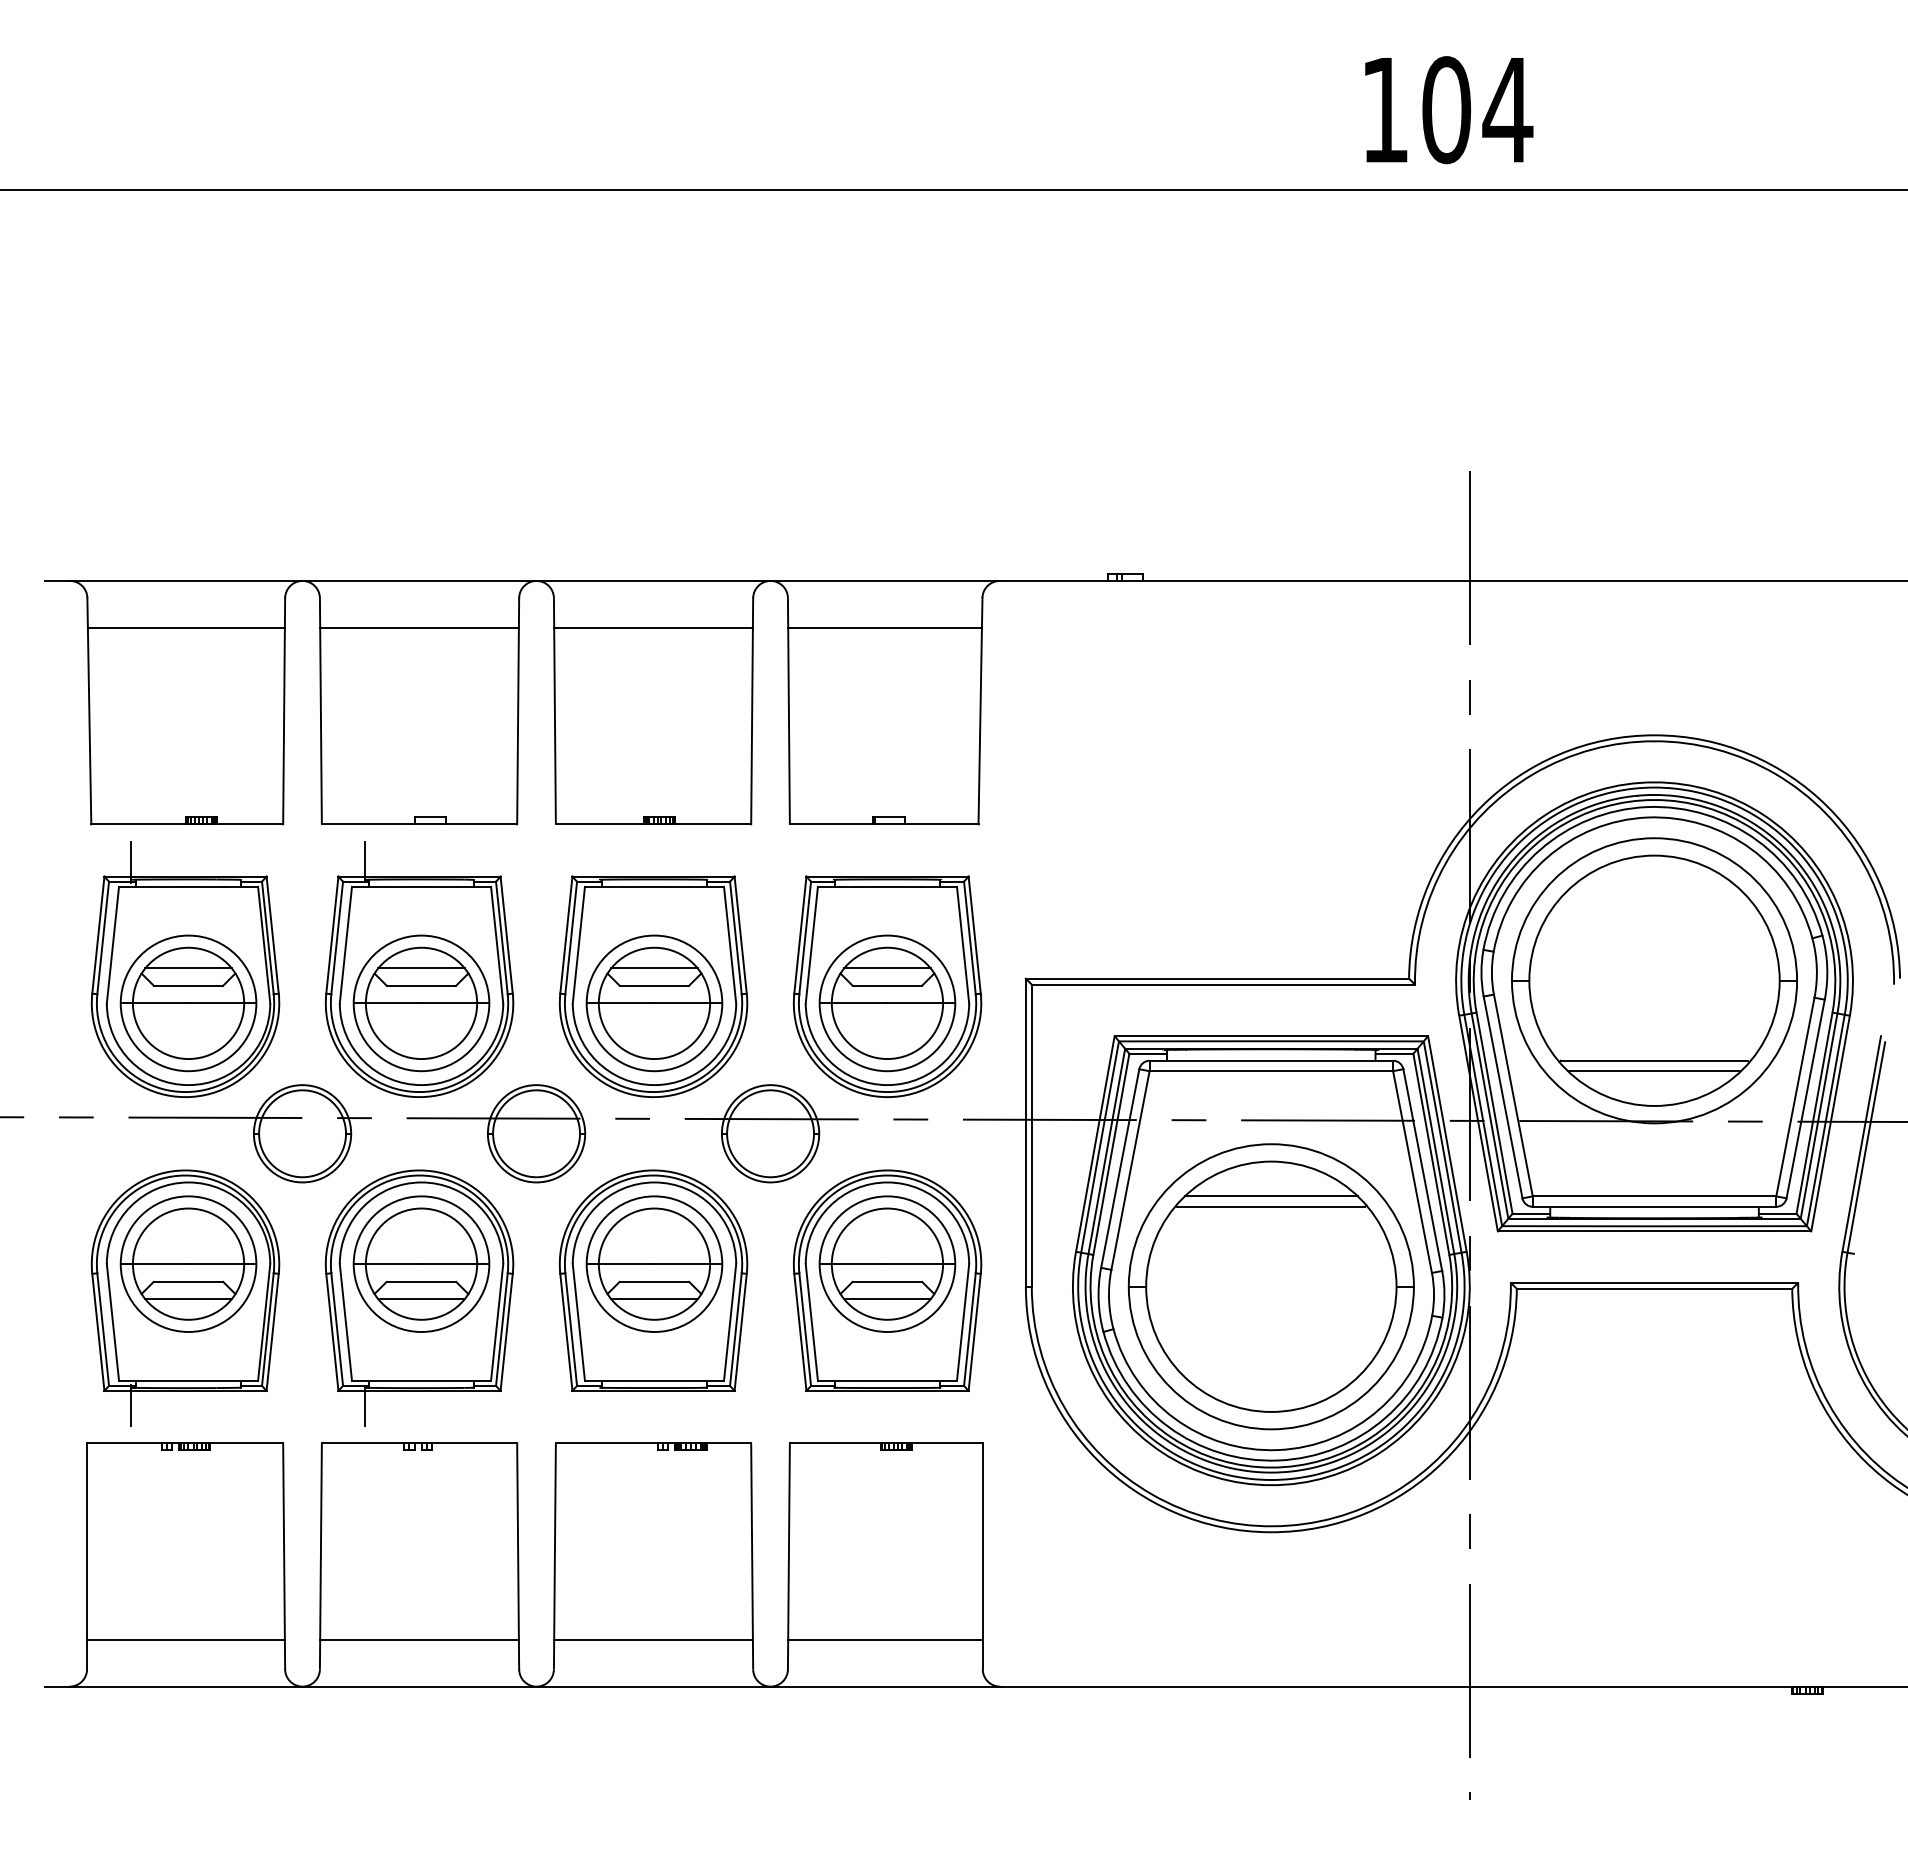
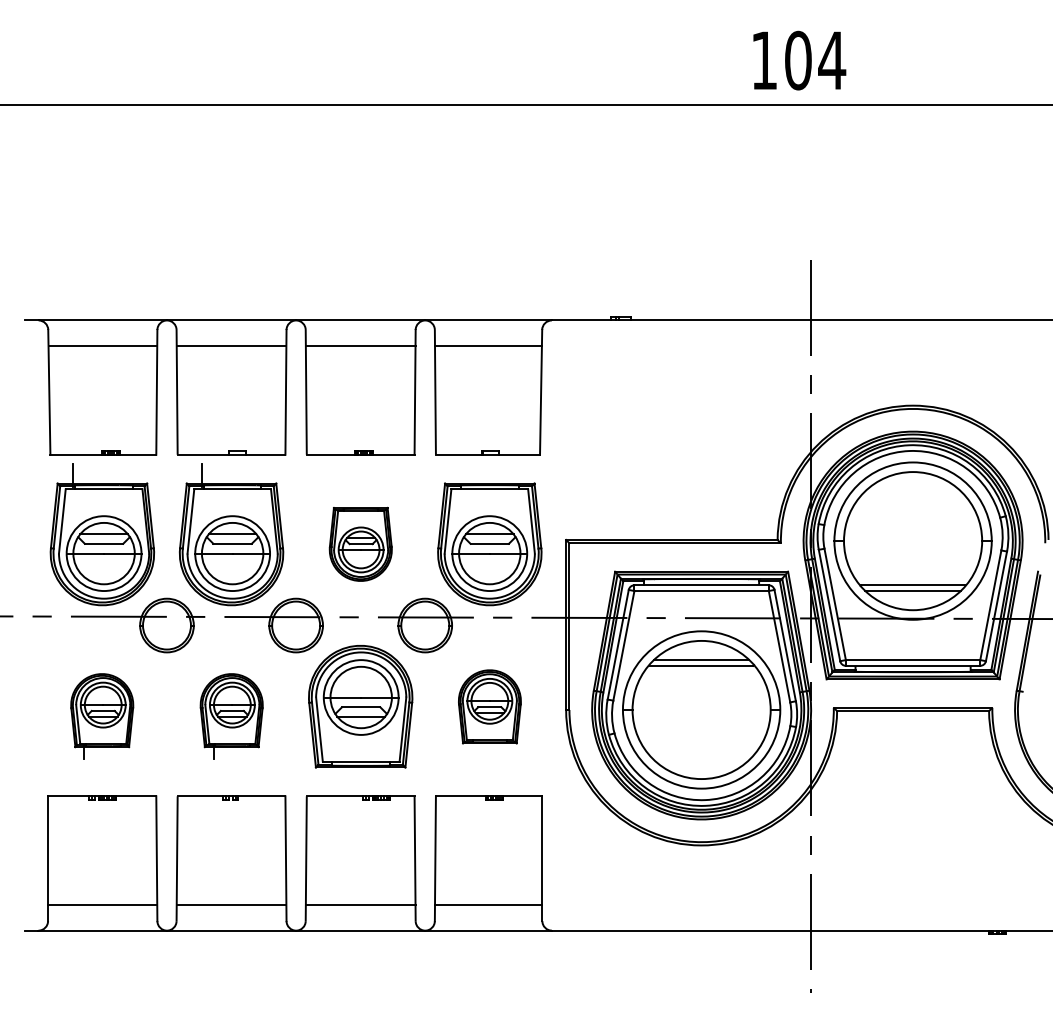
part: (653, 986) -> (360, 544), size x0.6
part: (886, 1280) -> (489, 706), size x0.6
part: (183, 1298) -> (101, 716), size x0.6
part: (419, 1298) -> (231, 716), size x0.6

